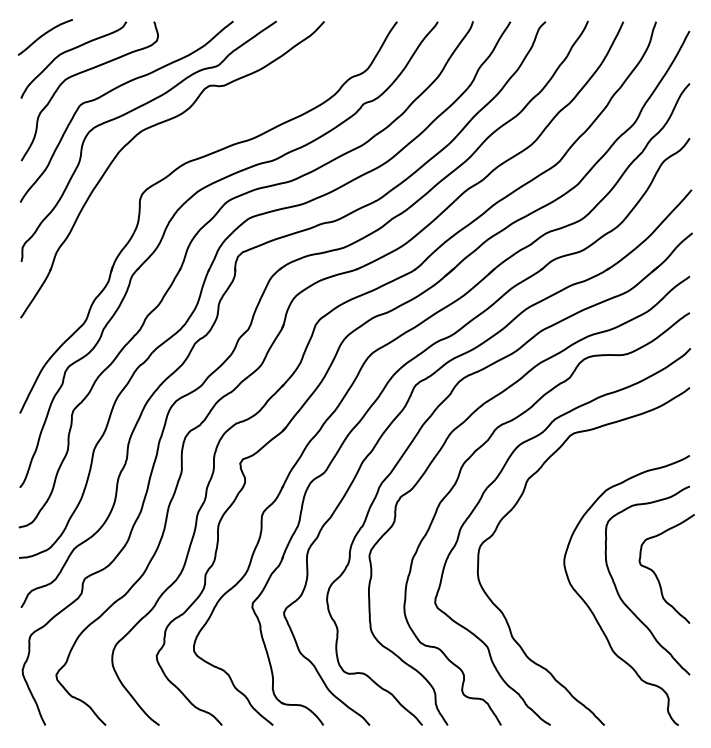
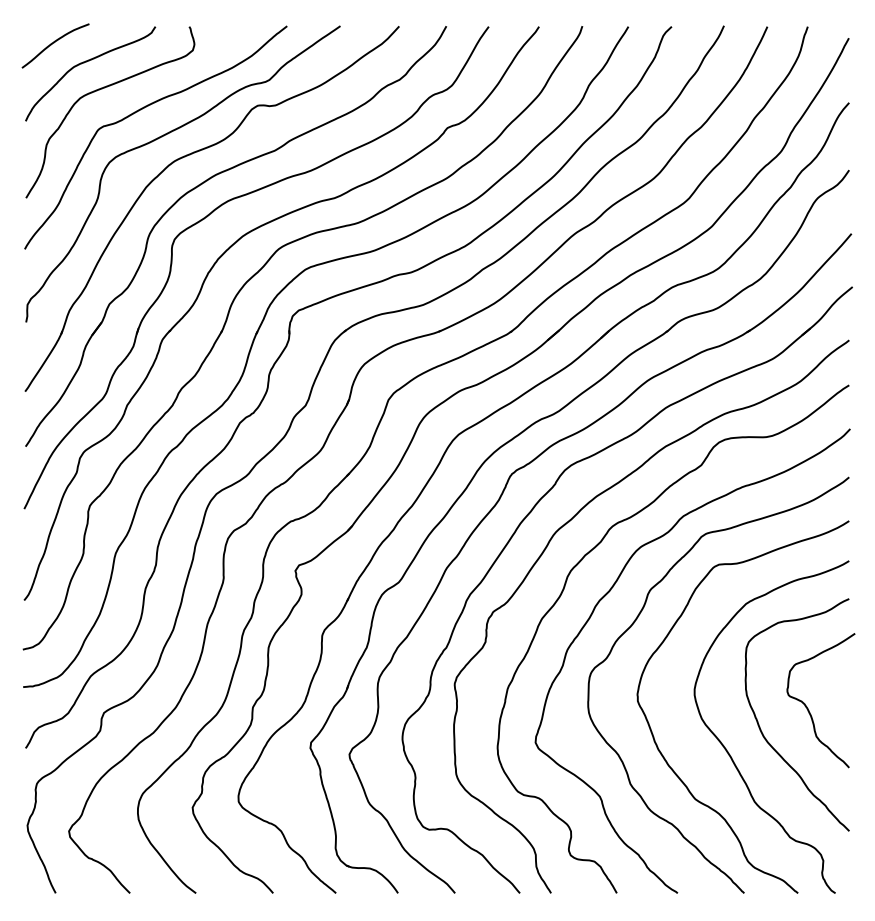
part: (163, 150) -> (201, 185), added
curve: (539, 614) -> (664, 756), added

